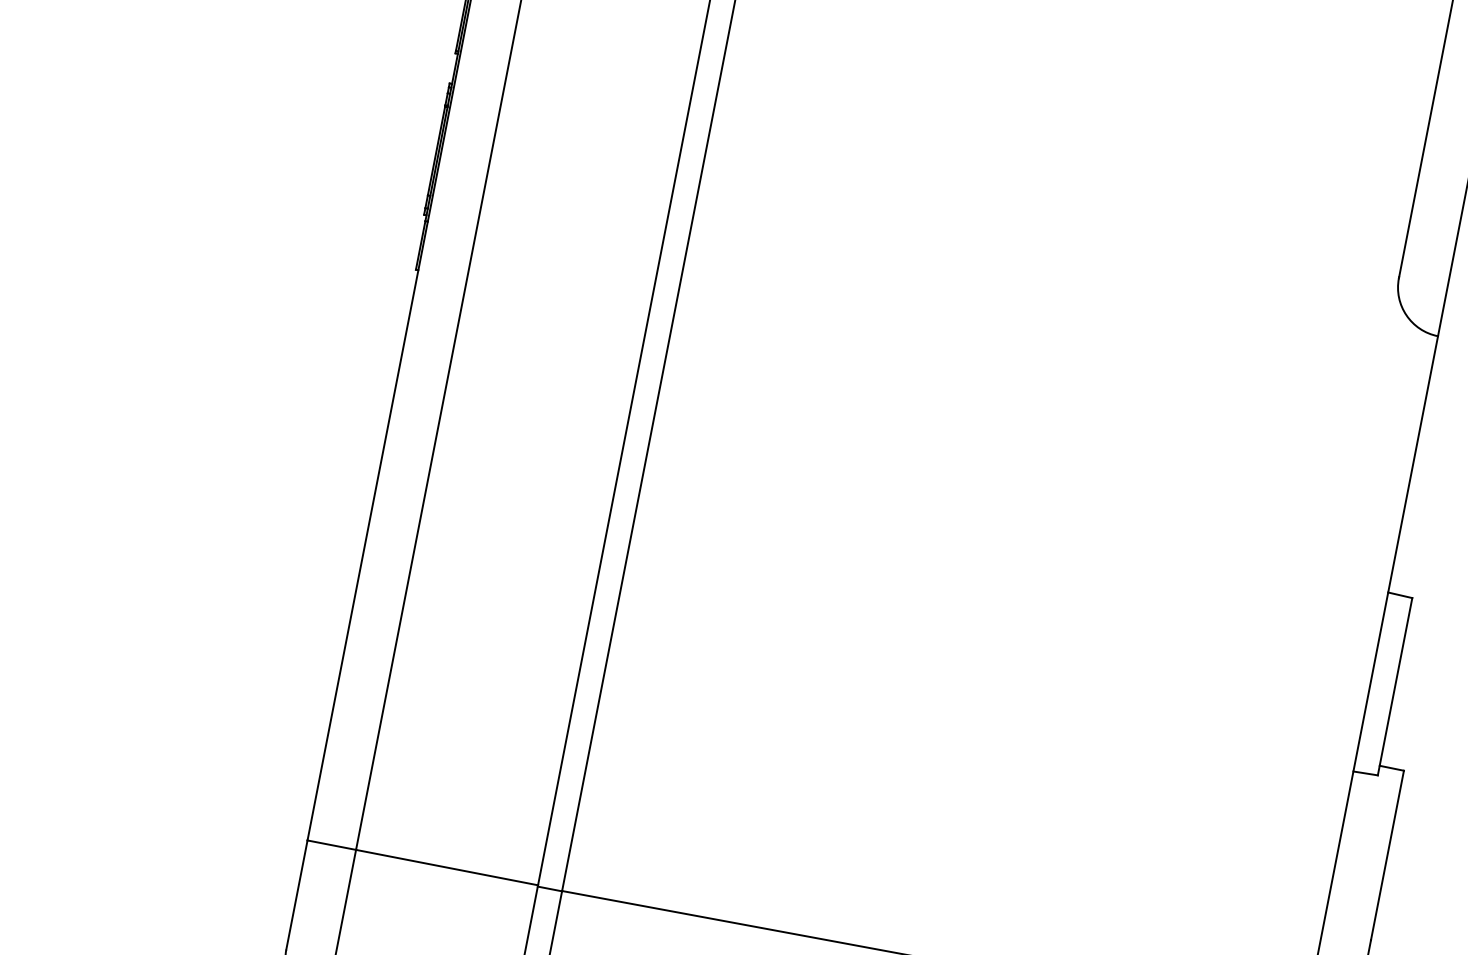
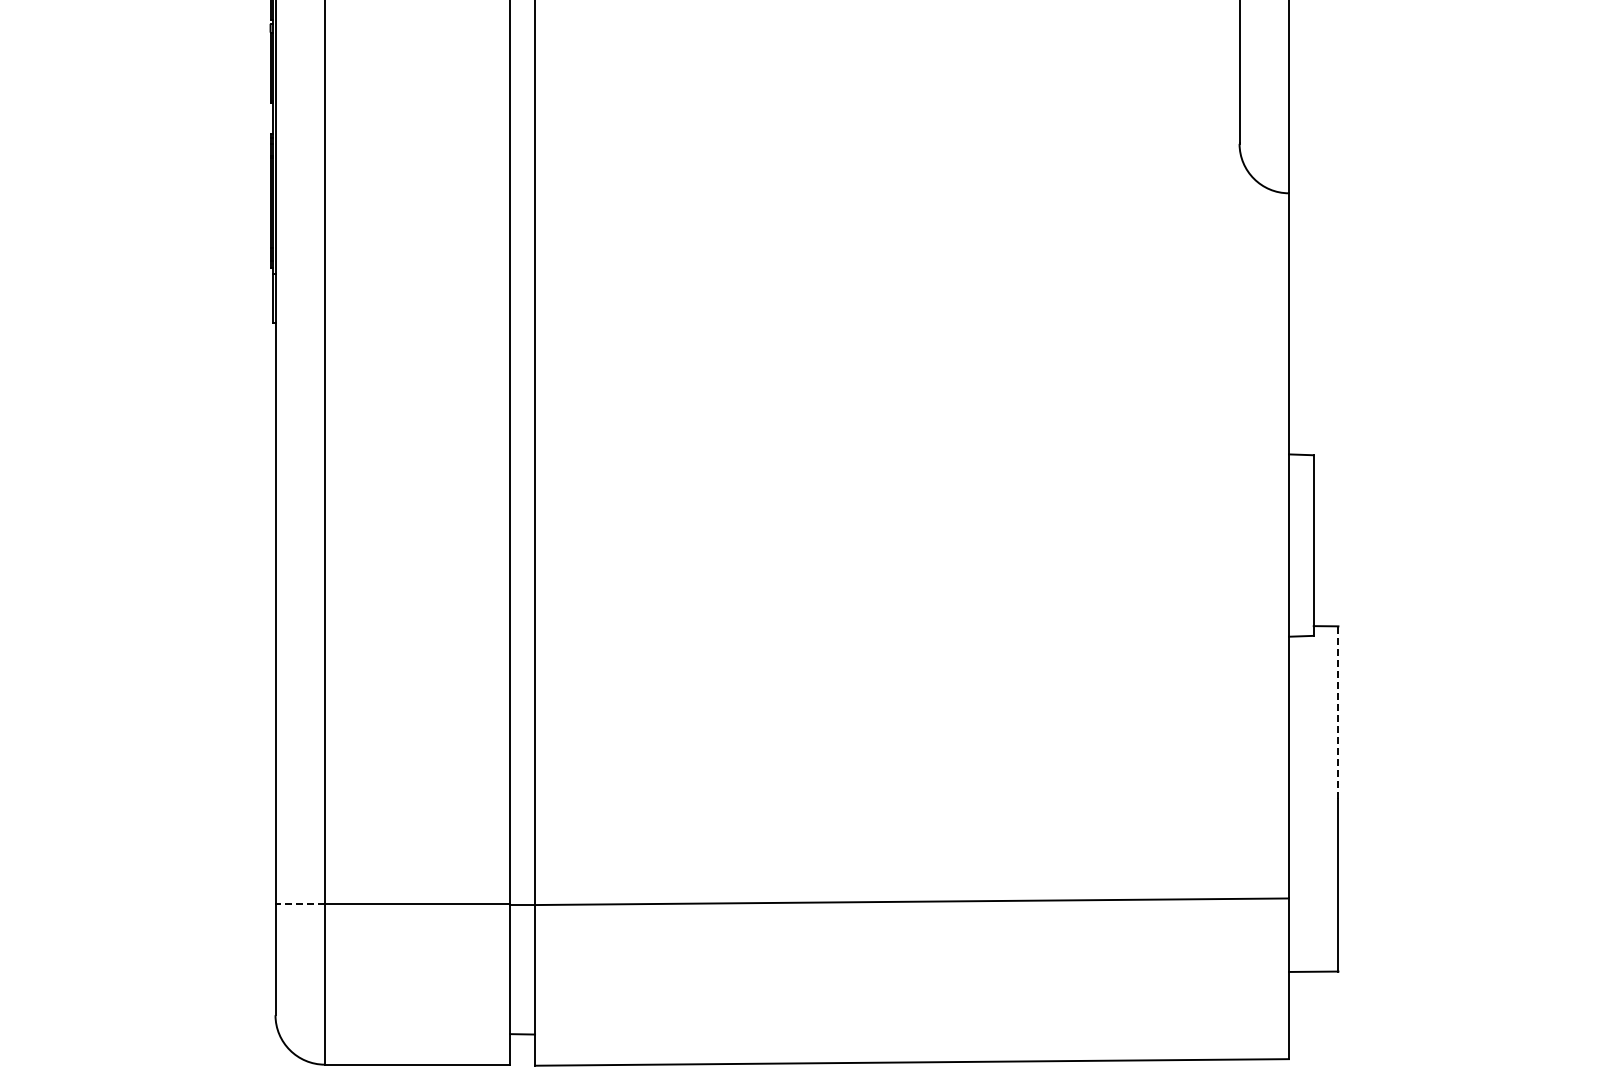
line: (331, 845) -> (300, 904), solid -> dashed
line: (1387, 855) -> (1338, 712), solid -> dashed

